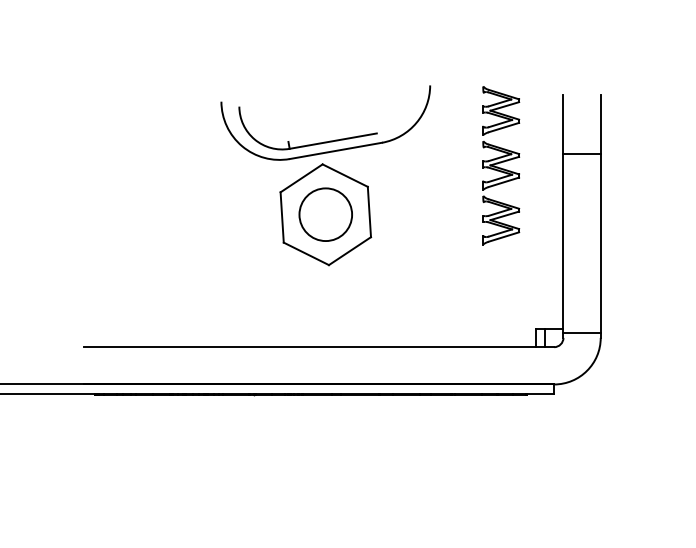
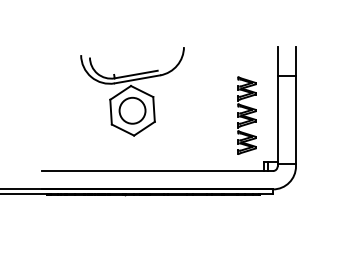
part: (500, 165) -> (246, 115), moved
part: (325, 175) -> (132, 91), moved

